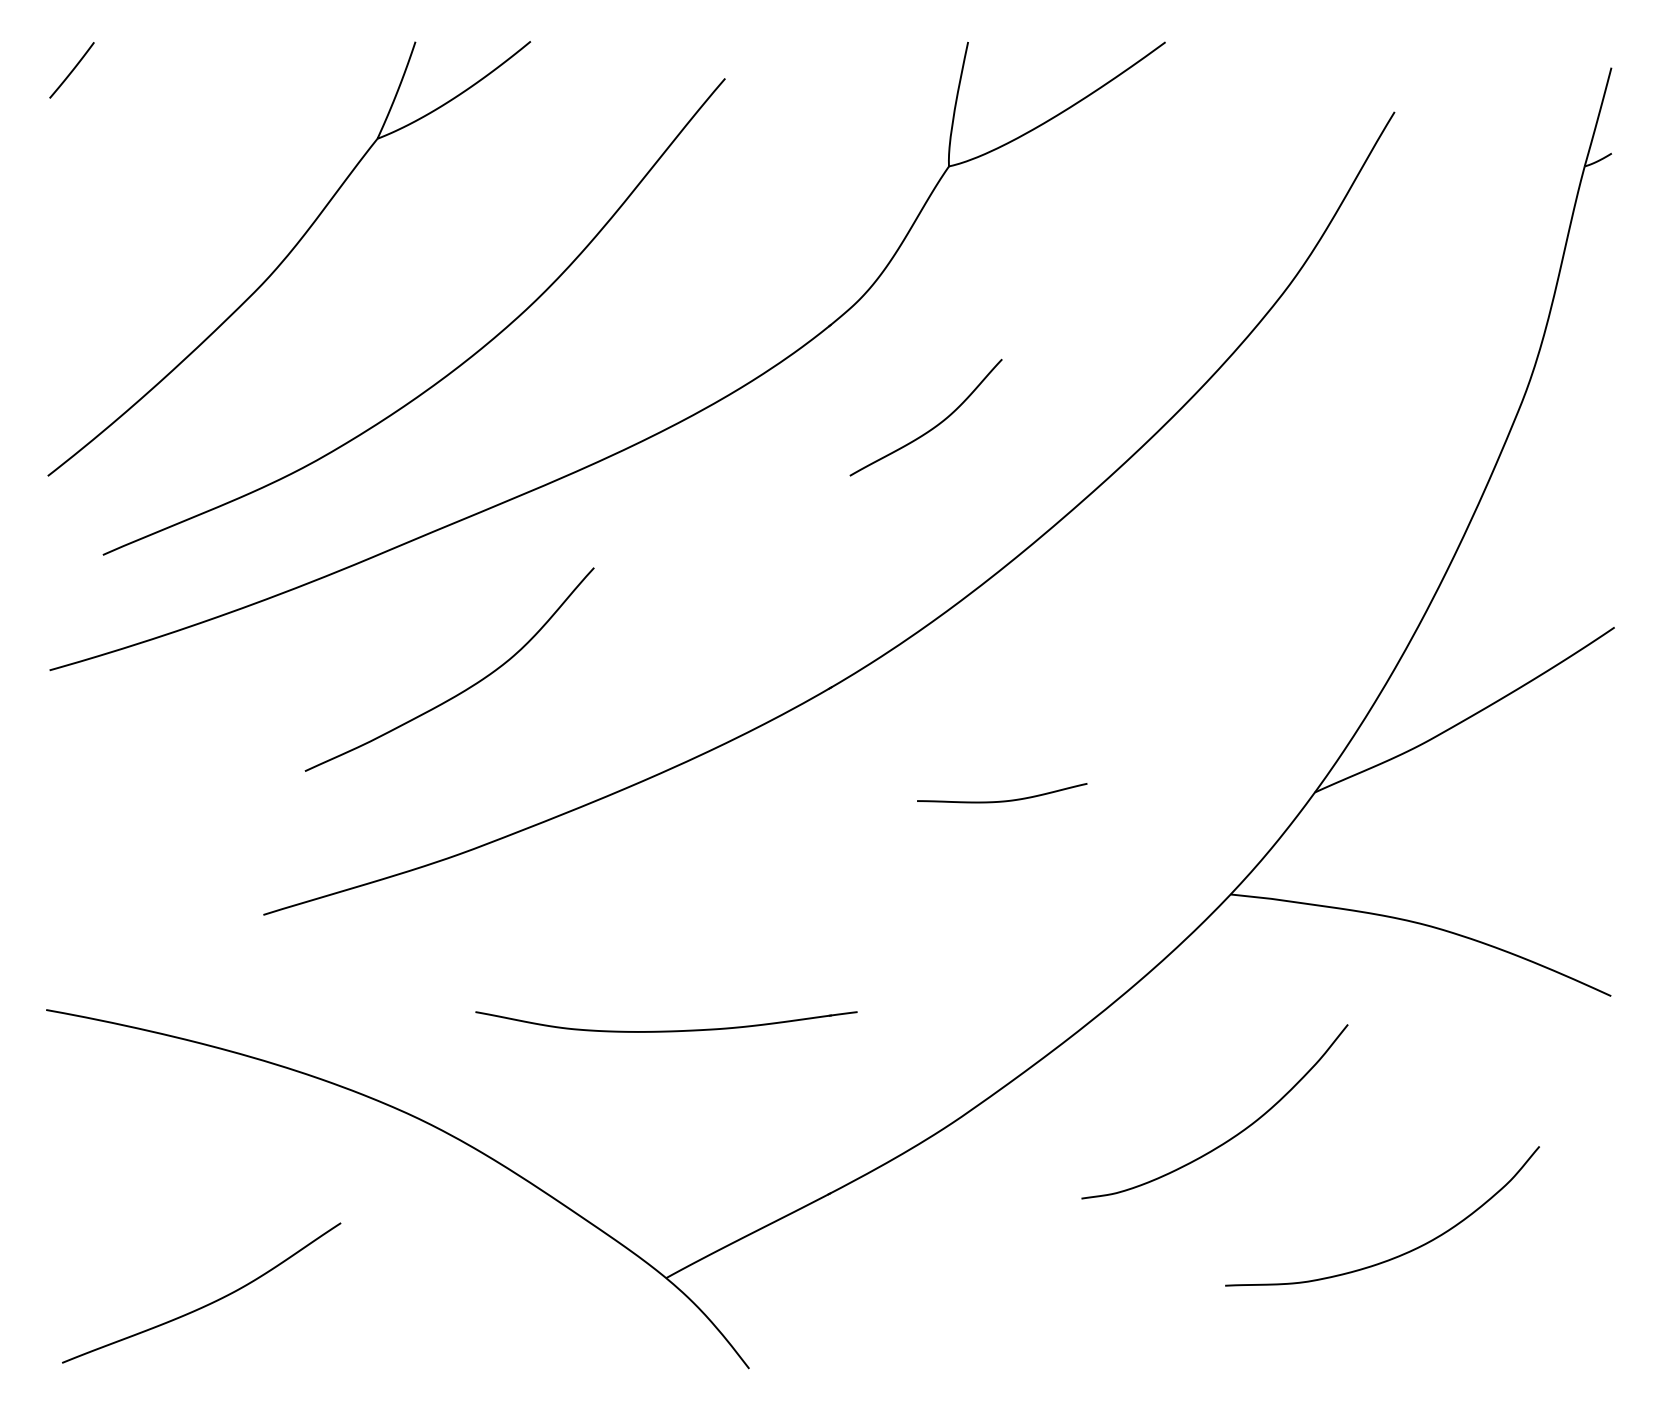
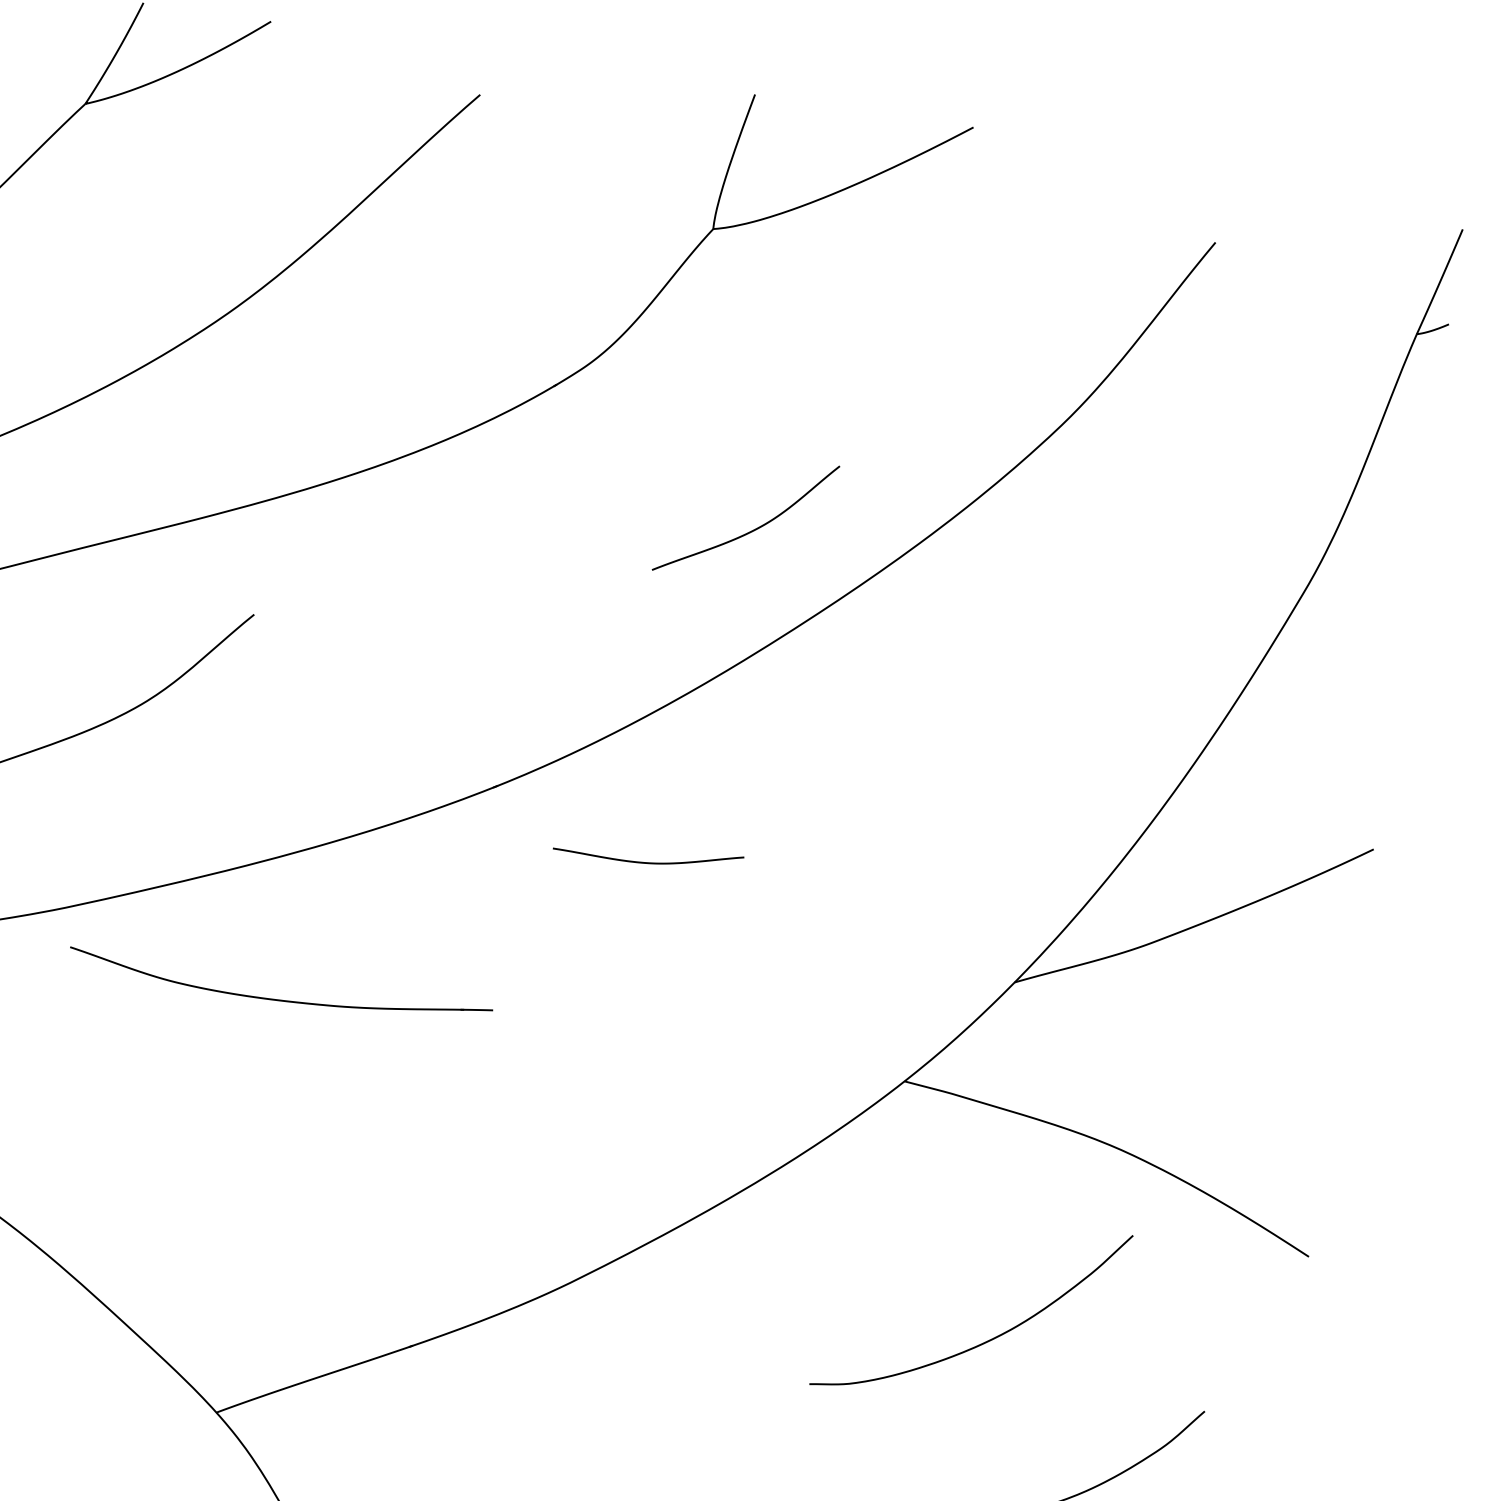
curve: (932, 427) -> (751, 530), moved
curve: (1002, 800) -> (647, 861), moved
part: (666, 1030) -> (278, 999), moved
curve: (1231, 1137) -> (985, 1341), moved

